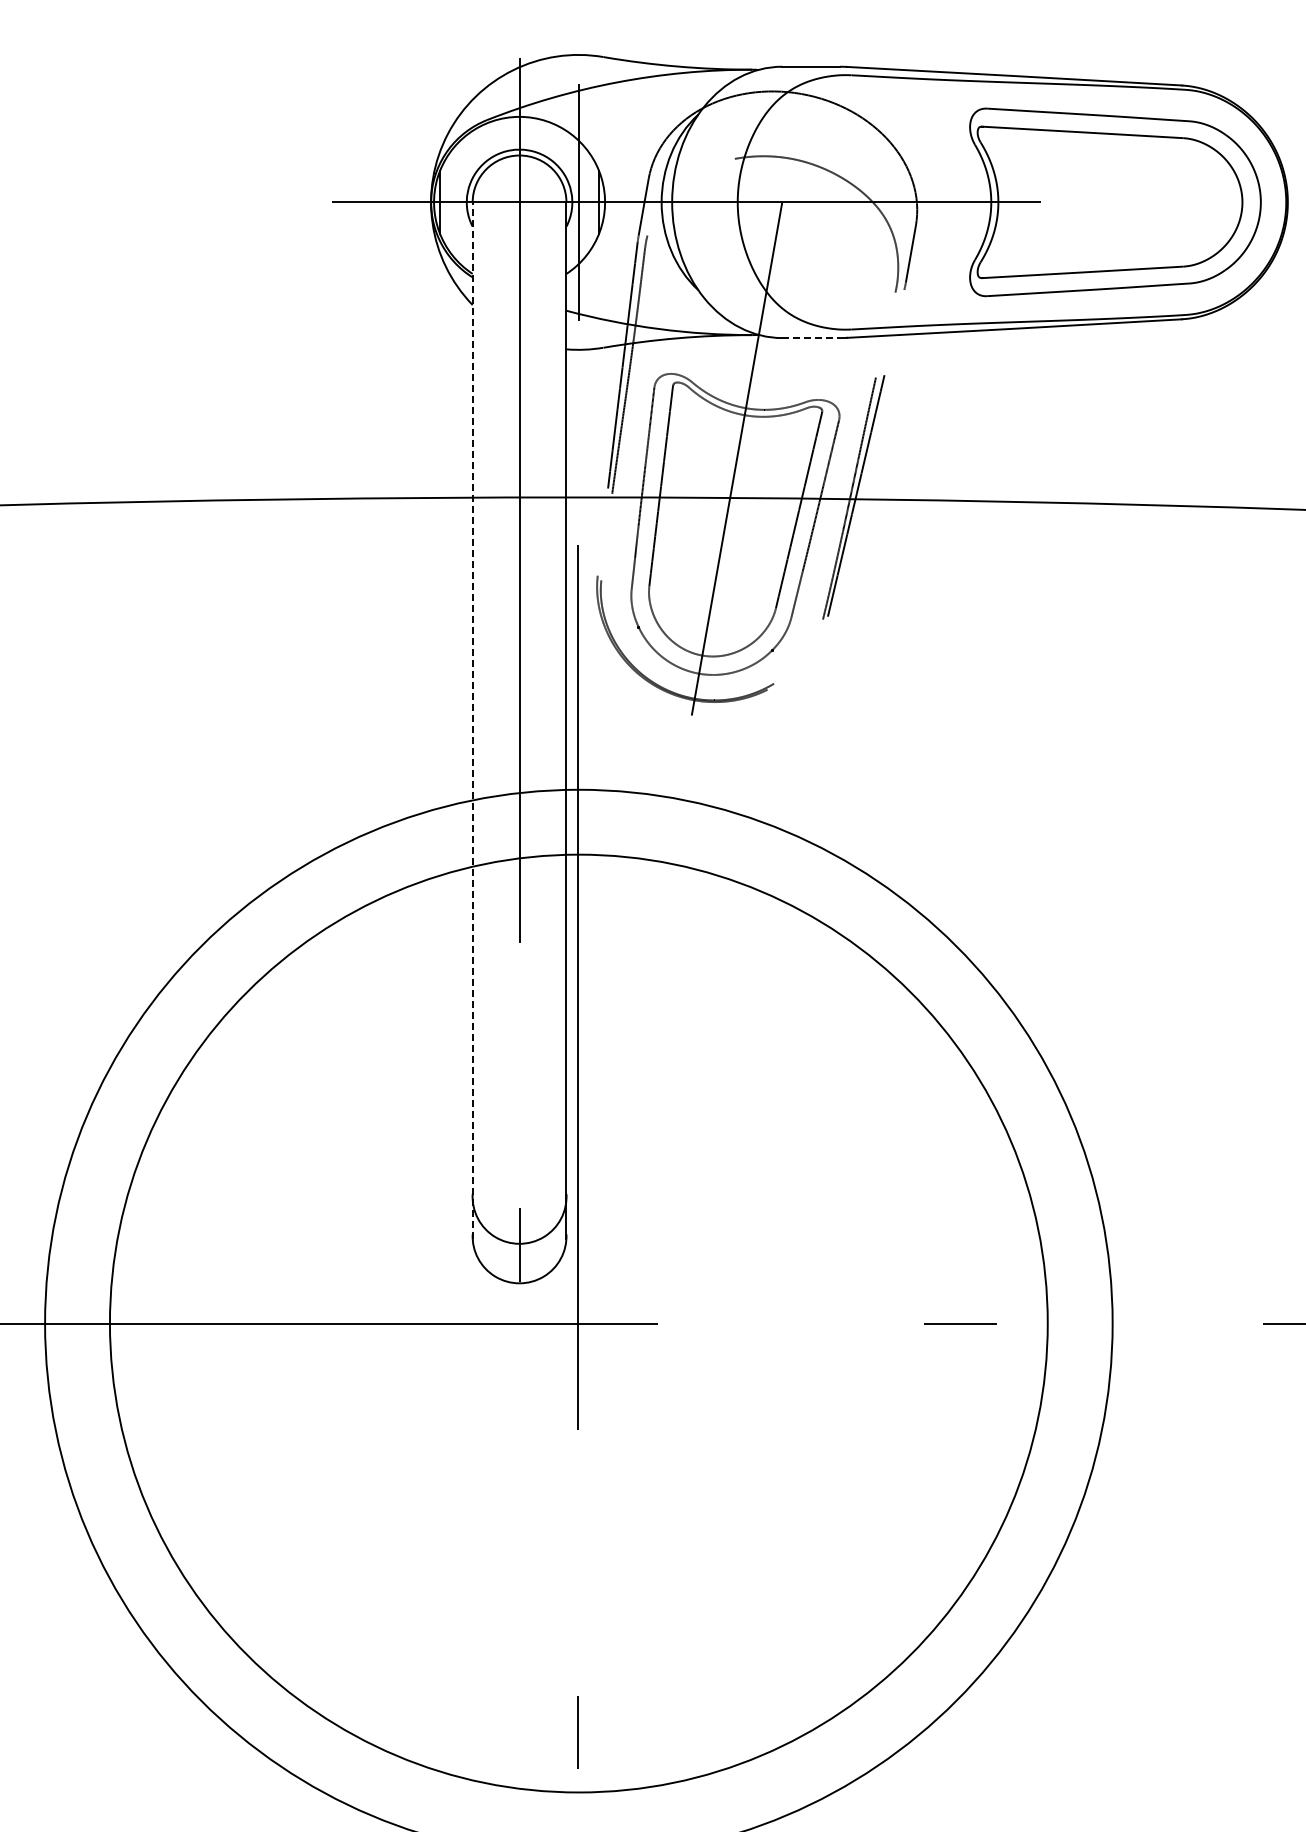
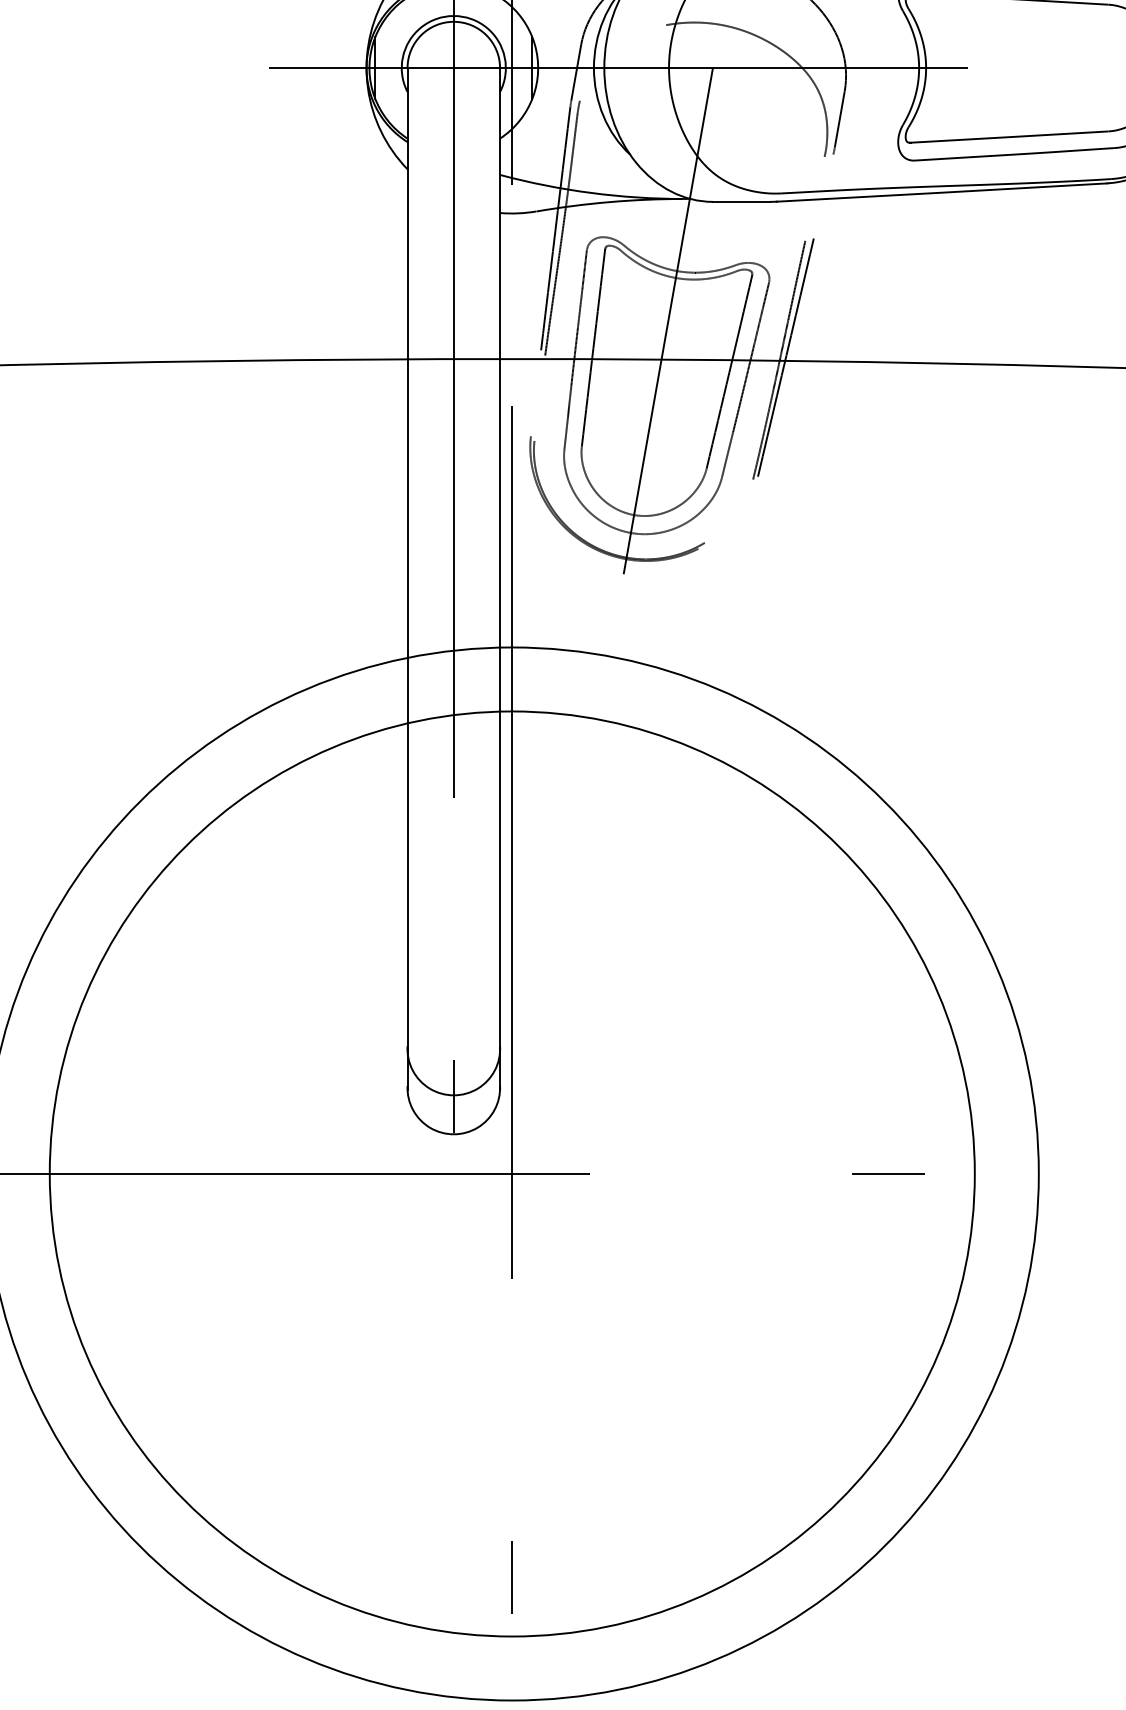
line: (811, 338) -> (741, 202), dashed -> solid
line: (472, 719) -> (407, 578), dashed -> solid

